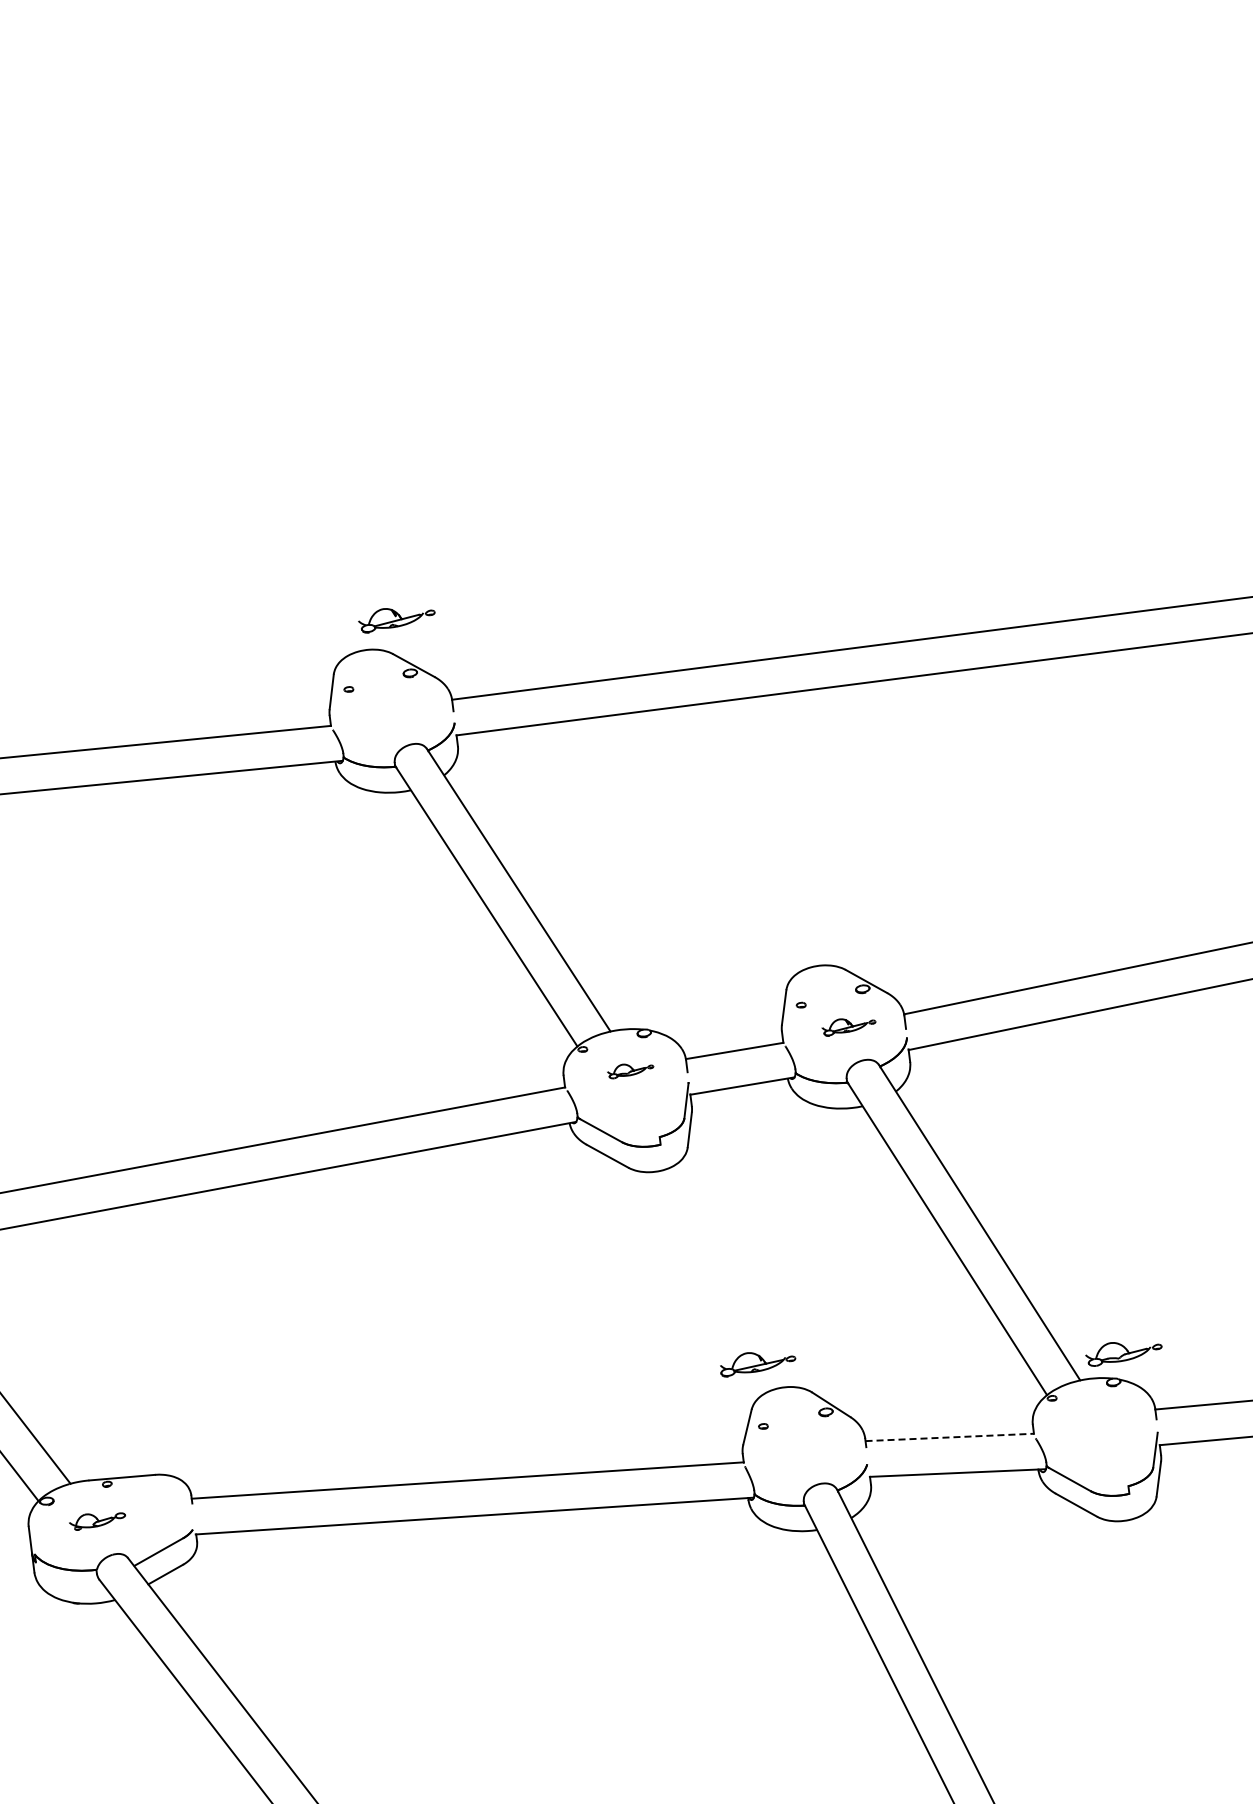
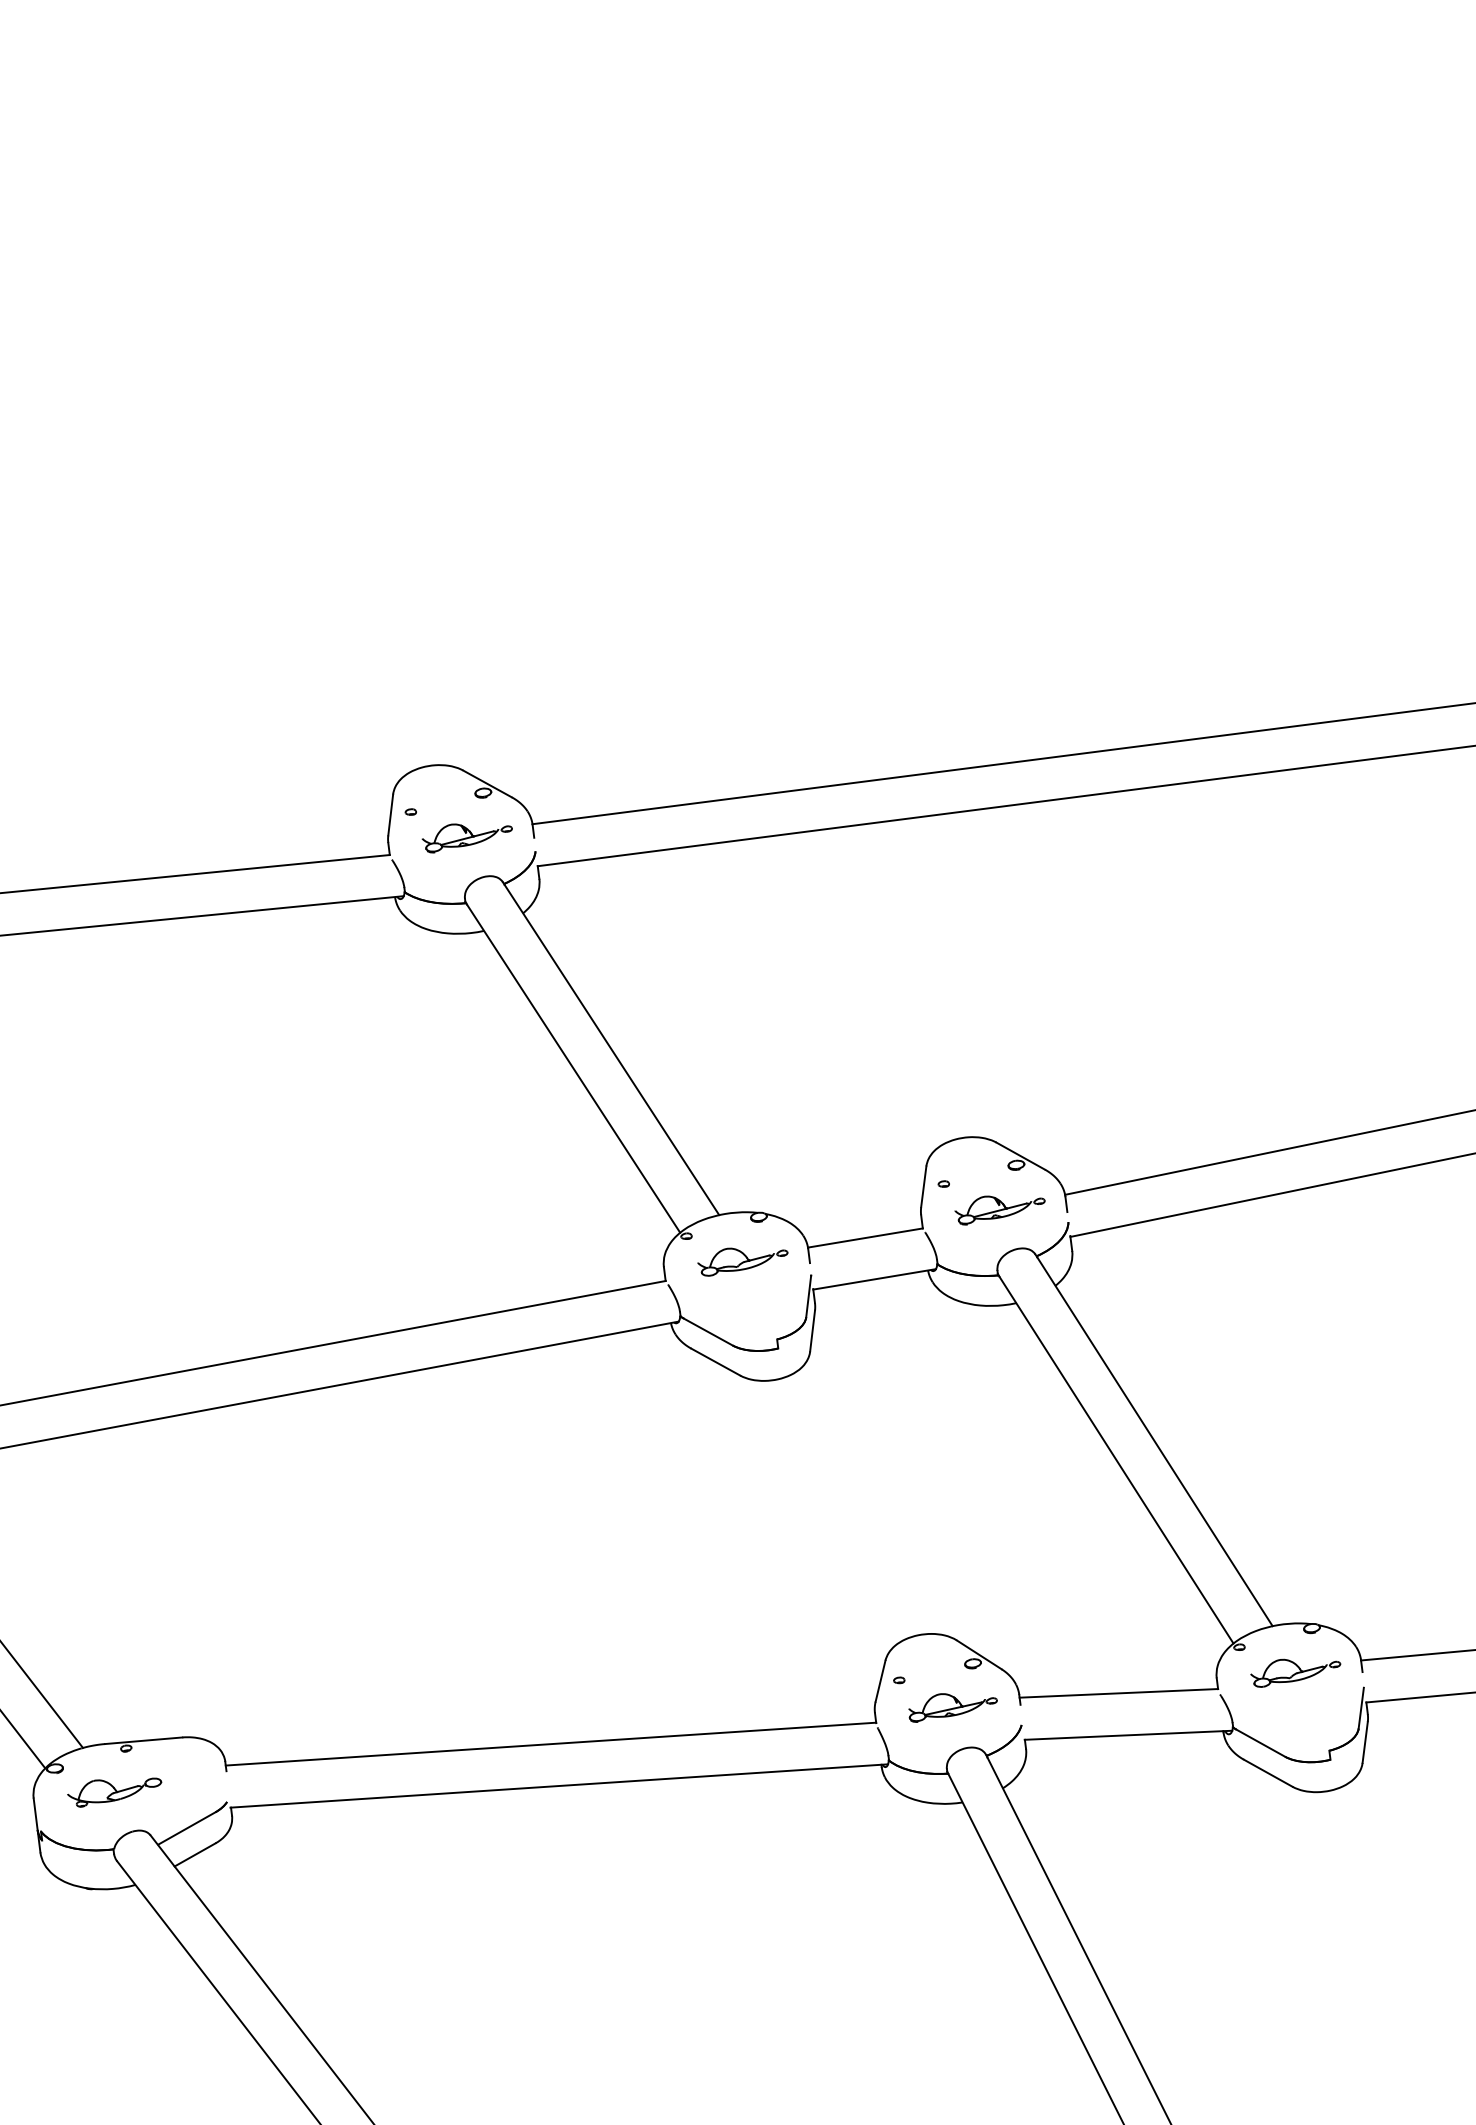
part: (396, 620) -> (467, 838), moved
part: (848, 1027) -> (999, 1210), size x1.43
part: (630, 1071) -> (742, 1262), size x1.67
part: (1123, 1354) -> (1295, 1673), moved
part: (758, 1364) -> (953, 1707), moved
line: (950, 1437) -> (1119, 1693), dashed -> solid
part: (97, 1521) -> (114, 1792), size x1.43

